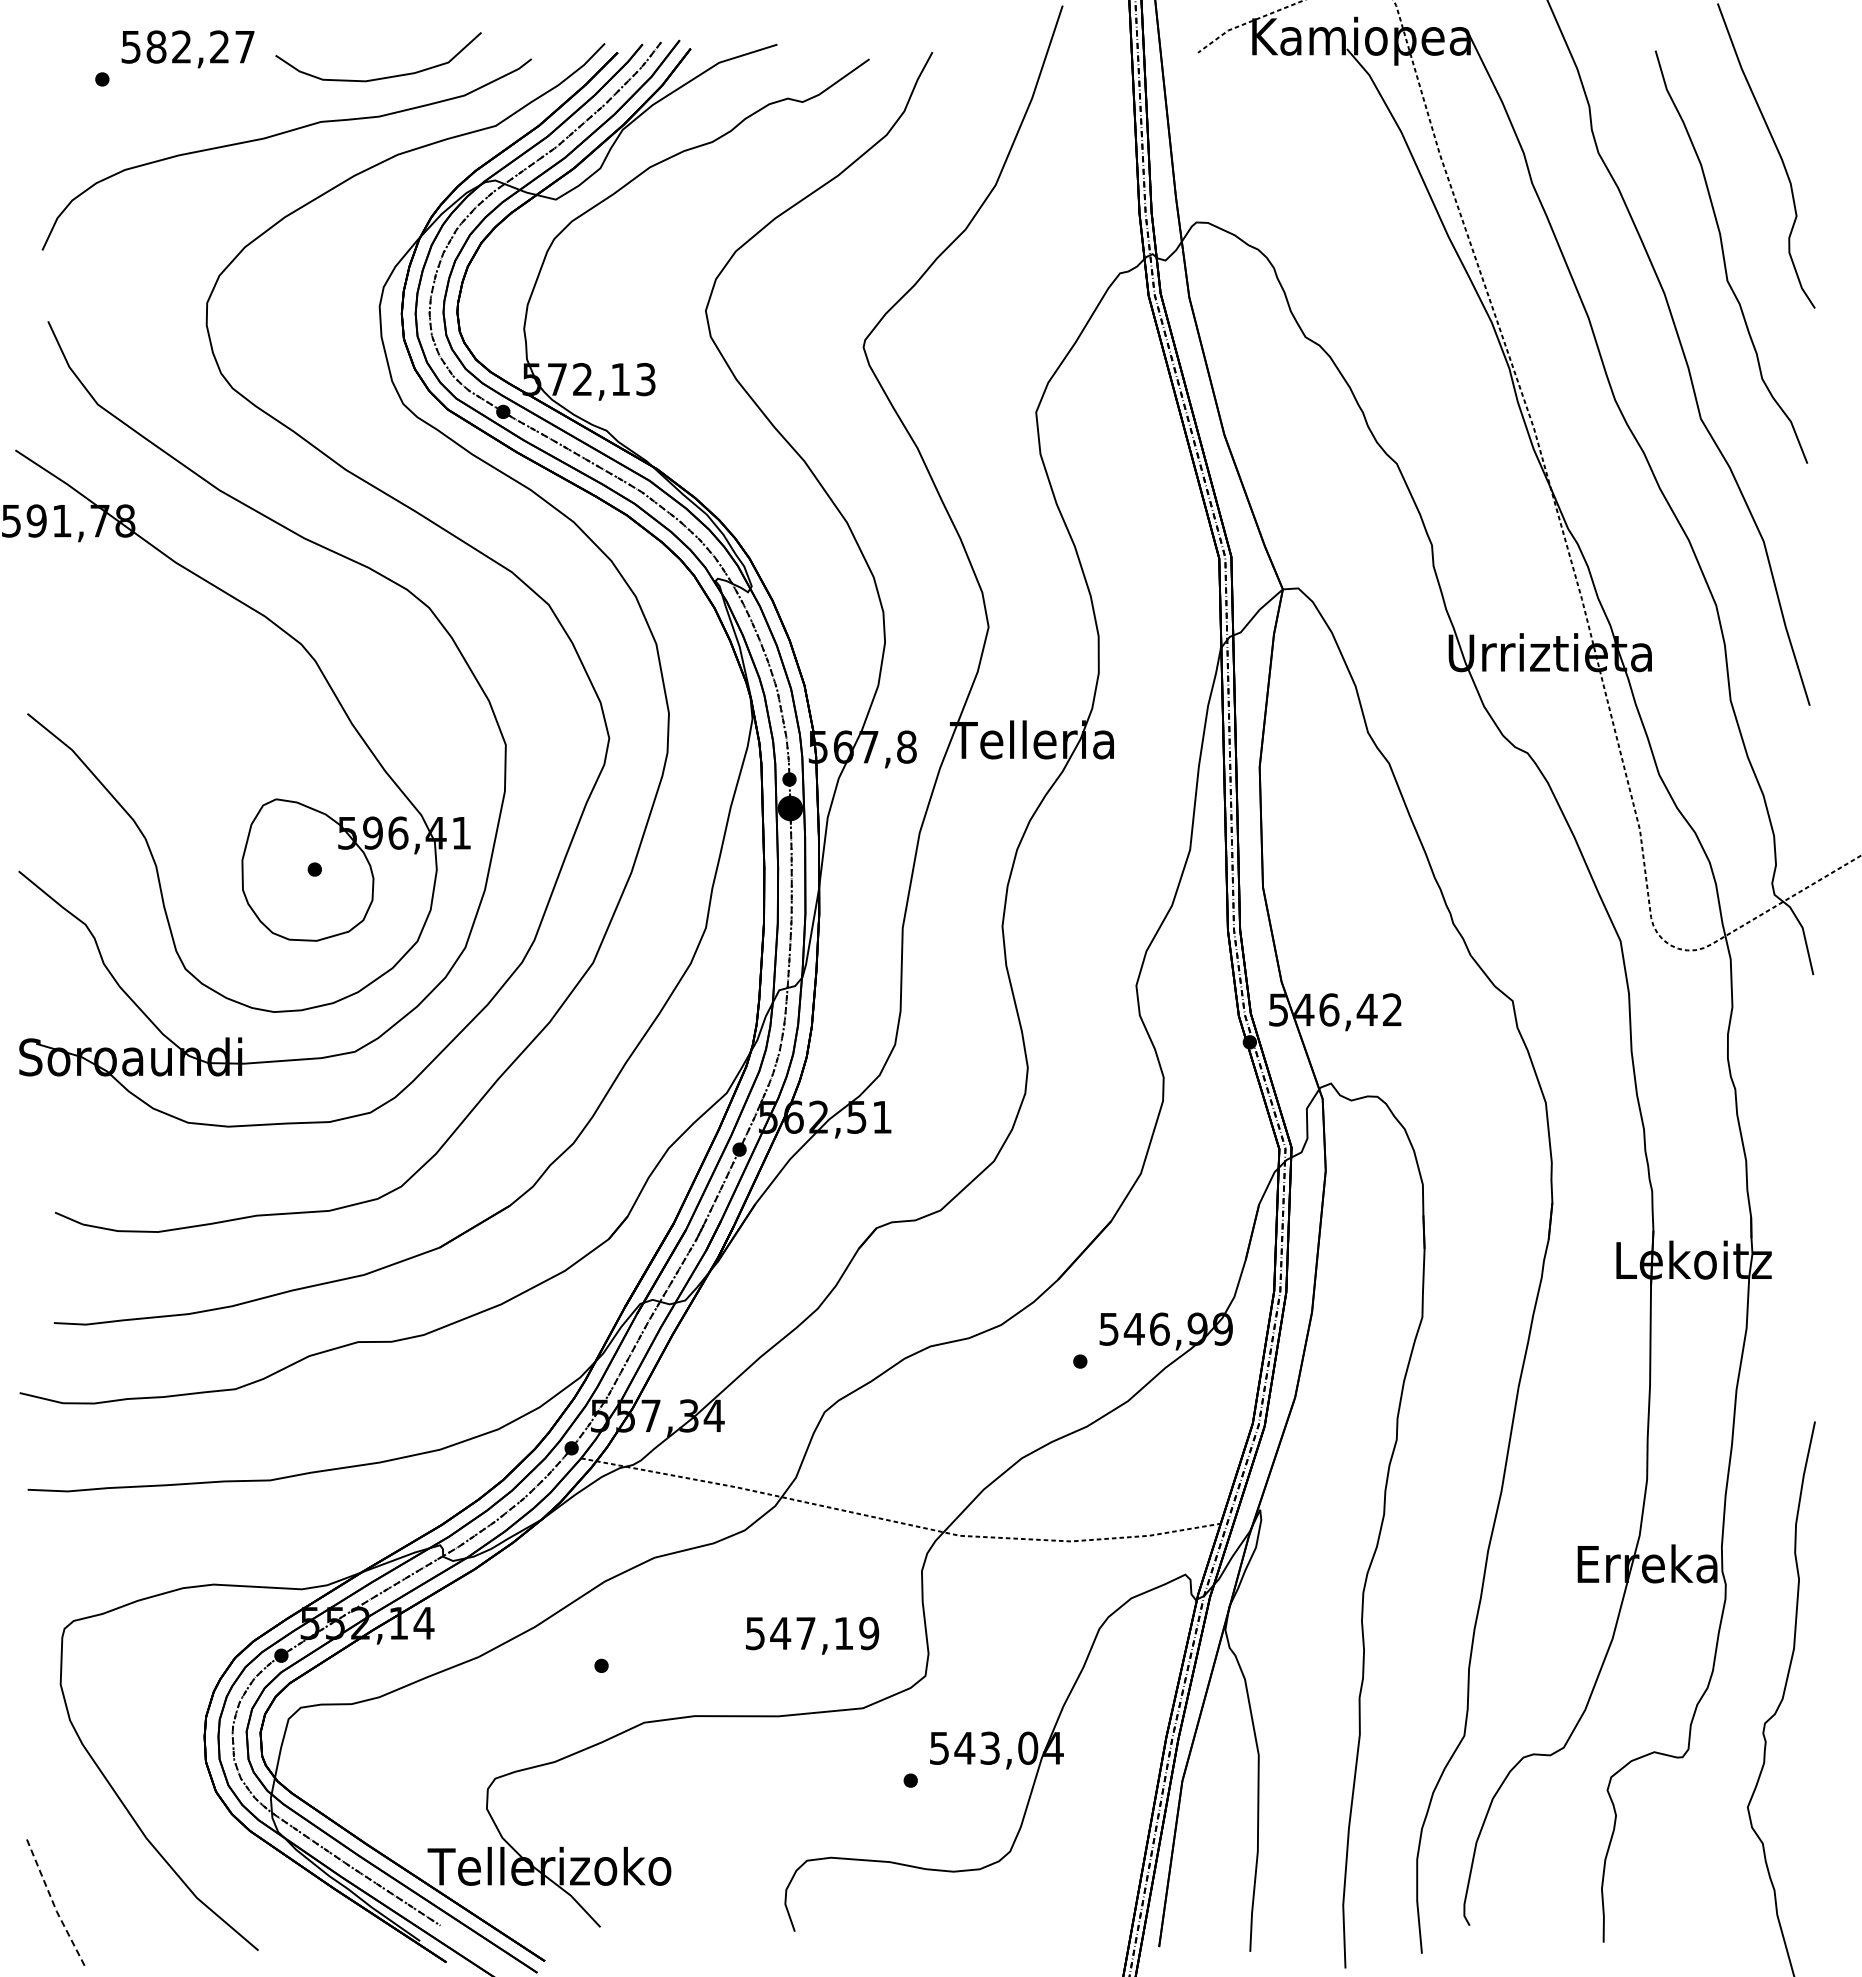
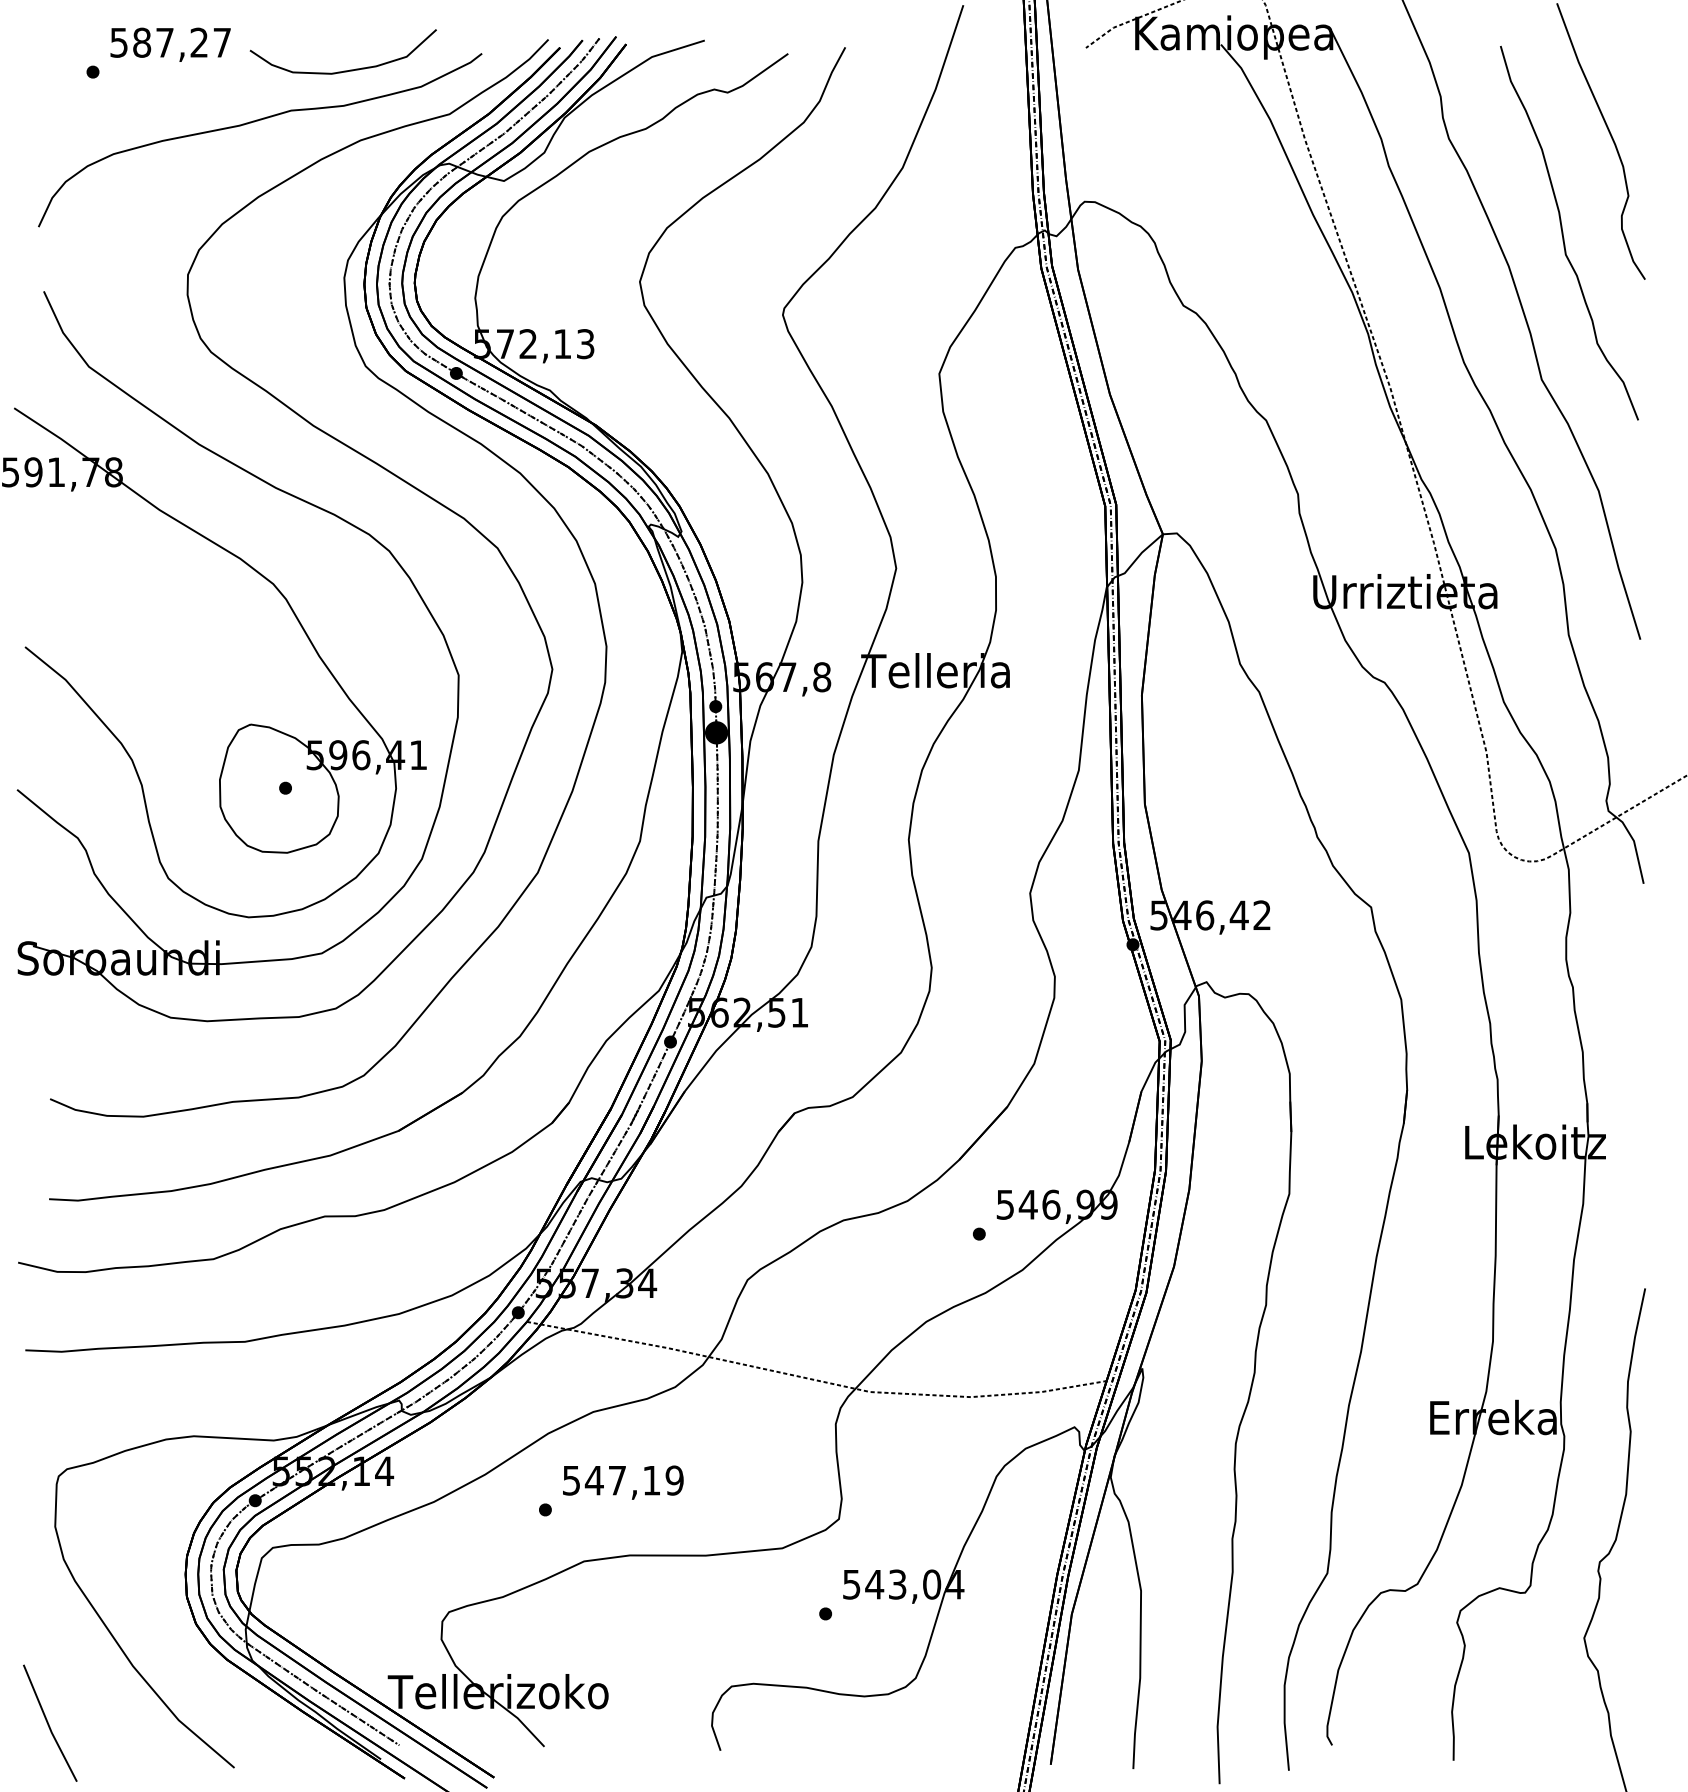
text: (181, 46) -> (164, 42), 582,27 -> 587,27
text: (812, 1635) -> (623, 1482), moved
line: (53, 1902) -> (48, 1724), dashed -> solid

